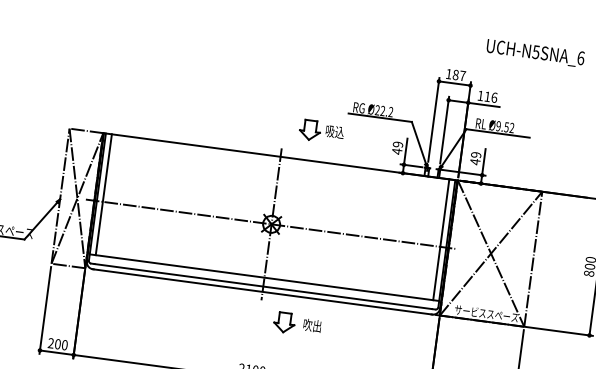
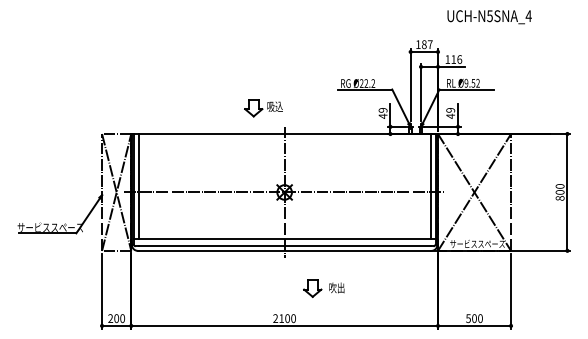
text: (580, 58) -> (528, 16), UCH-N5SNA_6 -> UCH-N5SNA_4
part: (321, 132) -> (263, 108), moved
part: (296, 324) -> (323, 288), moved

